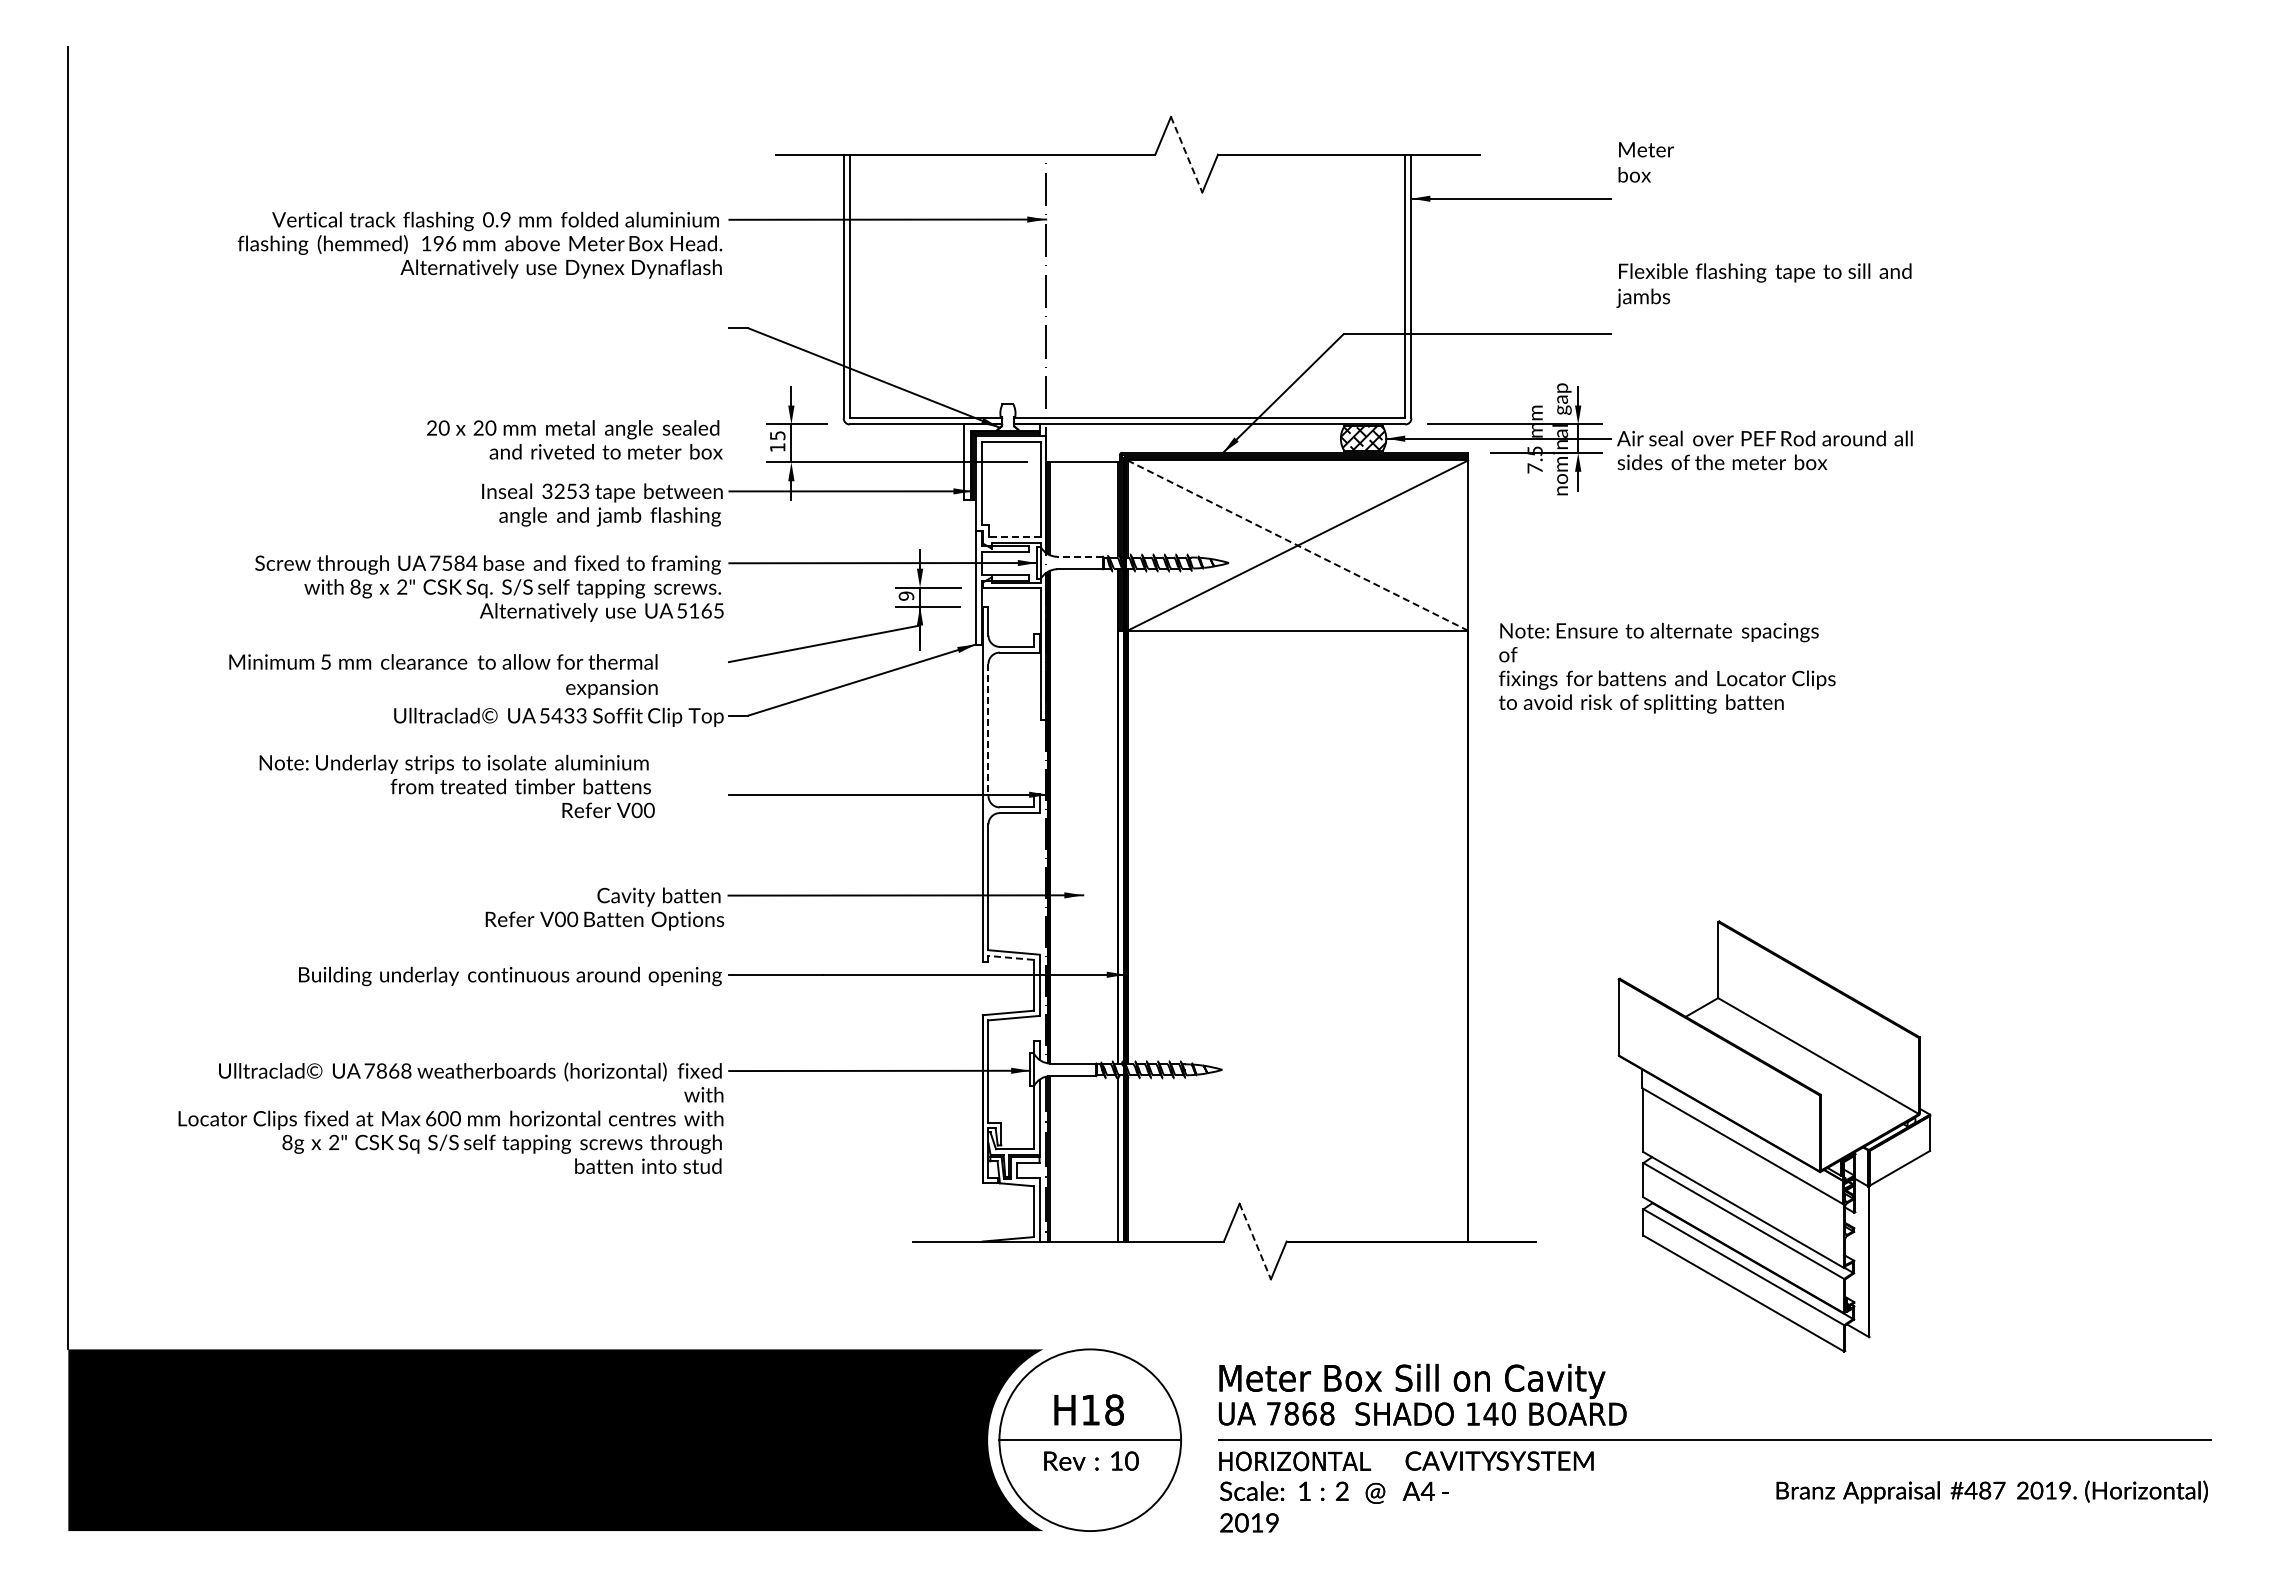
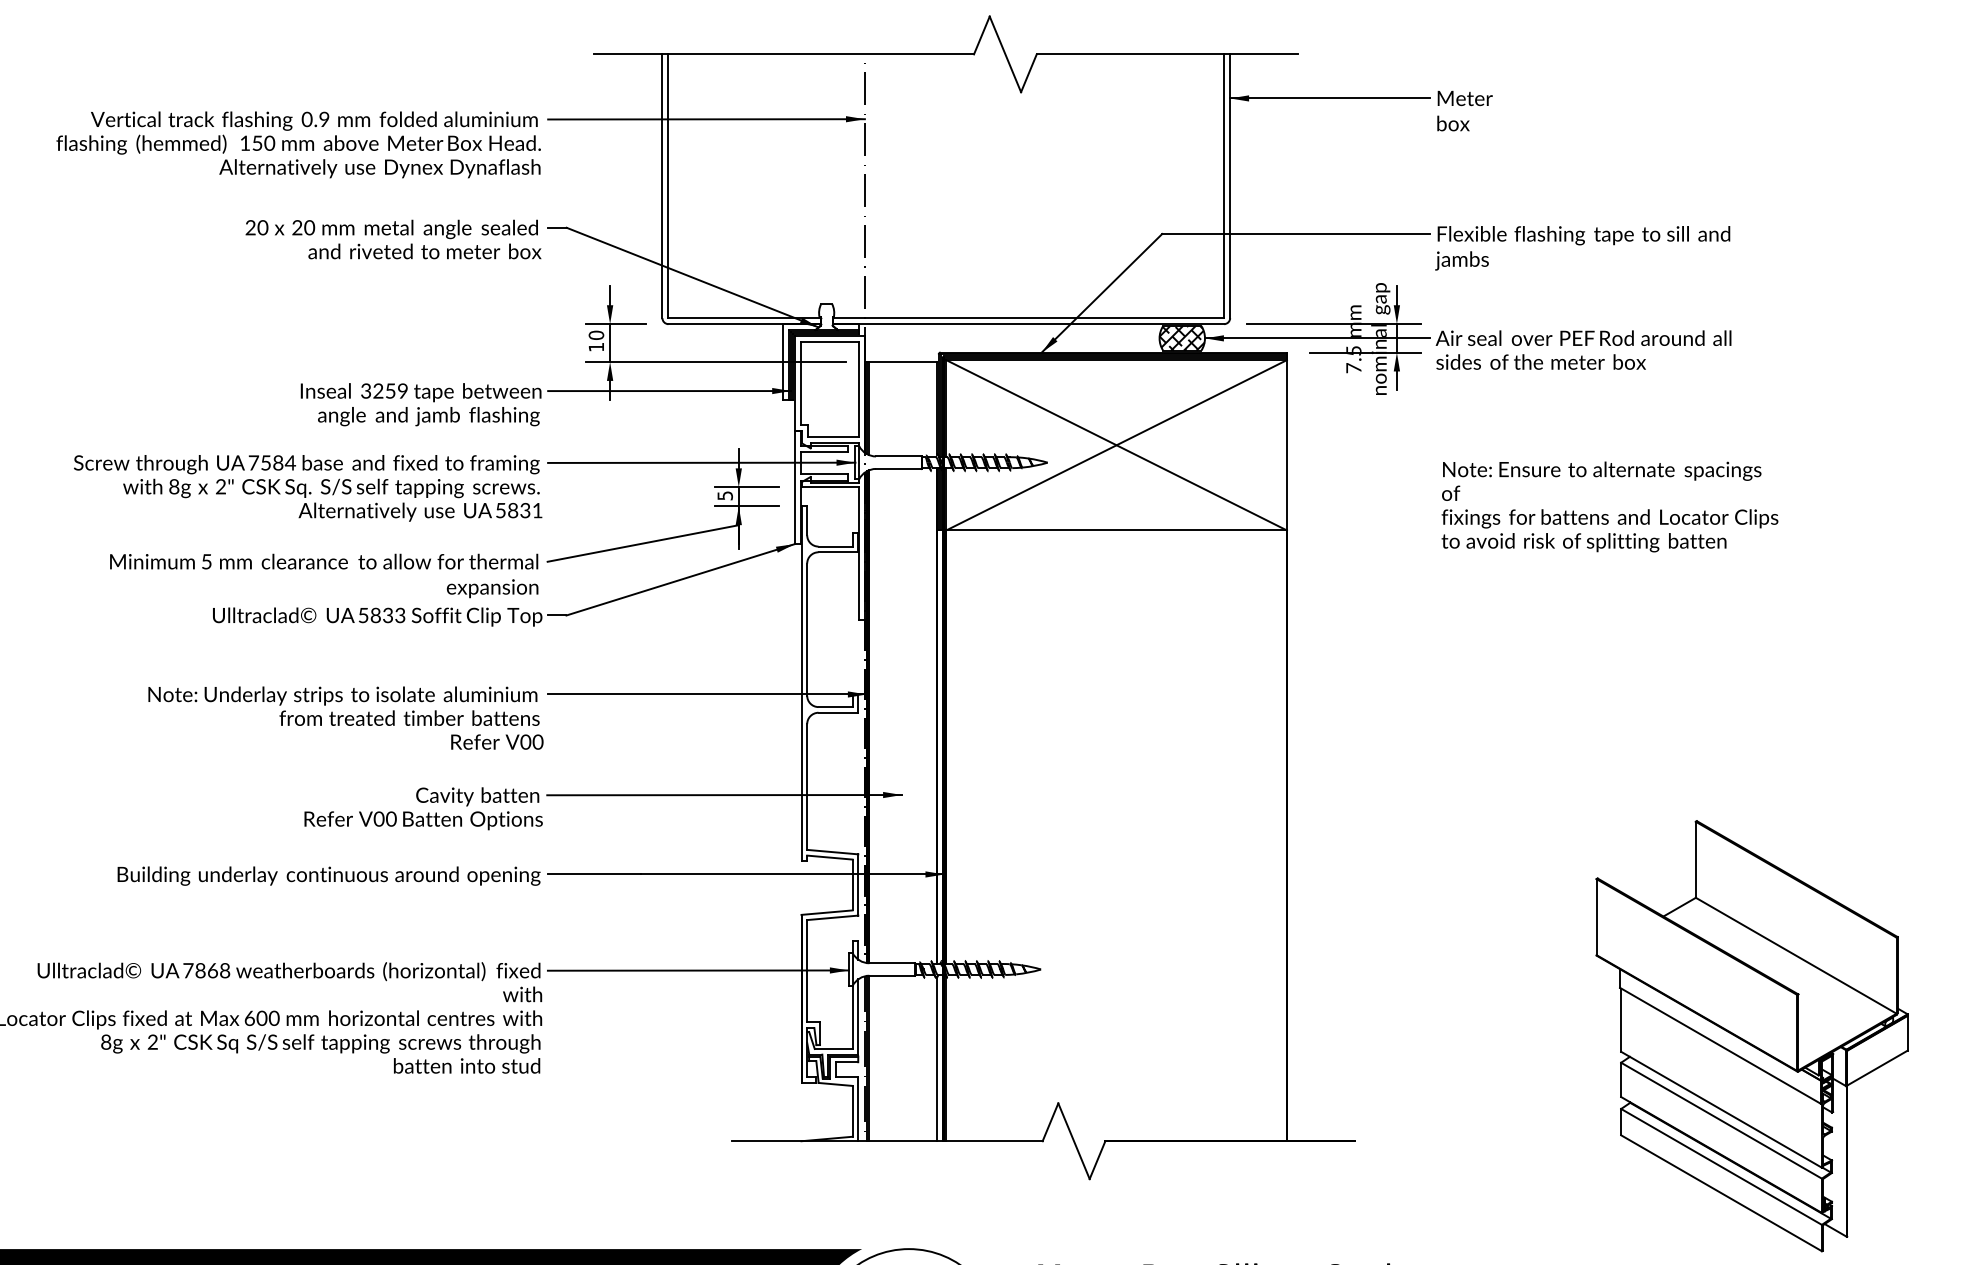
line: (1186, 154) -> (1005, 54), dashed -> solid
text: (1645, 162) -> (1464, 111), moved
text: (444, 243) -> (263, 143), 196 -> 150
text: (1763, 285) -> (1582, 248), moved
text: (777, 435) -> (596, 335), 15 -> 10
text: (574, 439) -> (393, 239), moved
text: (584, 491) -> (403, 391), 3253 -> 3259
line: (1014, 537) -> (833, 437), dashed -> solid
line: (1298, 545) -> (1117, 445), dashed -> solid
line: (1080, 556) -> (899, 456), dashed -> solid
text: (905, 595) -> (724, 495), 9 -> 5
text: (706, 610) -> (525, 510), 5165 -> 5831
text: (1667, 667) -> (1610, 506), moved
text: (443, 676) -> (324, 576), moved
text: (556, 715) -> (375, 615), 5433 -> 5833
line: (988, 730) -> (807, 630), dashed -> solid
text: (456, 786) -> (345, 718), moved
line: (1011, 957) -> (830, 857), dashed -> solid
part: (1774, 1136) -> (1752, 1036), moved
line: (1255, 1241) -> (1074, 1141), dashed -> solid

